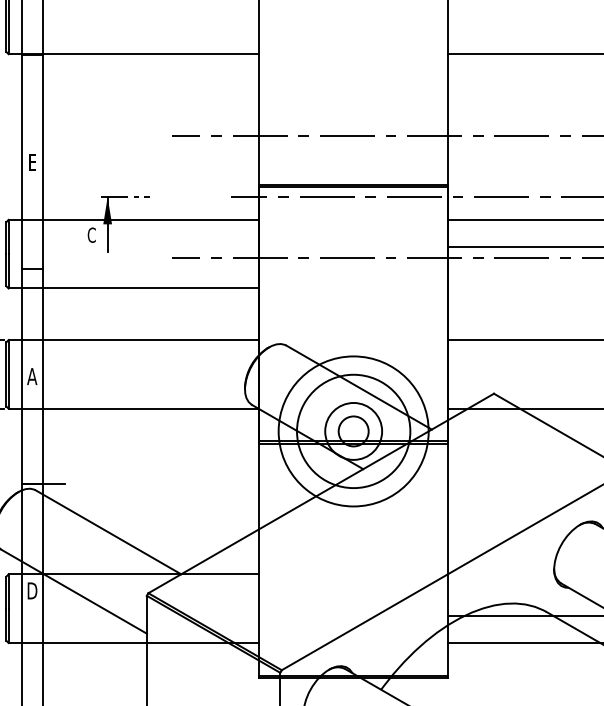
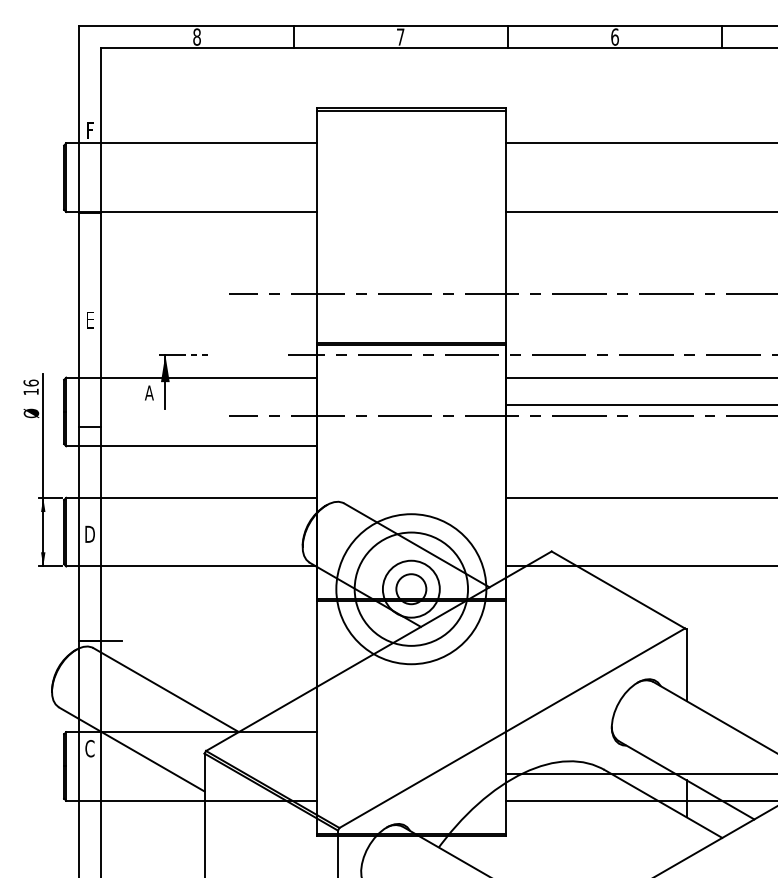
text: (91, 234) -> (149, 392), C -> A
text: (31, 375) -> (89, 533), A -> D
text: (31, 590) -> (89, 748), D -> C

